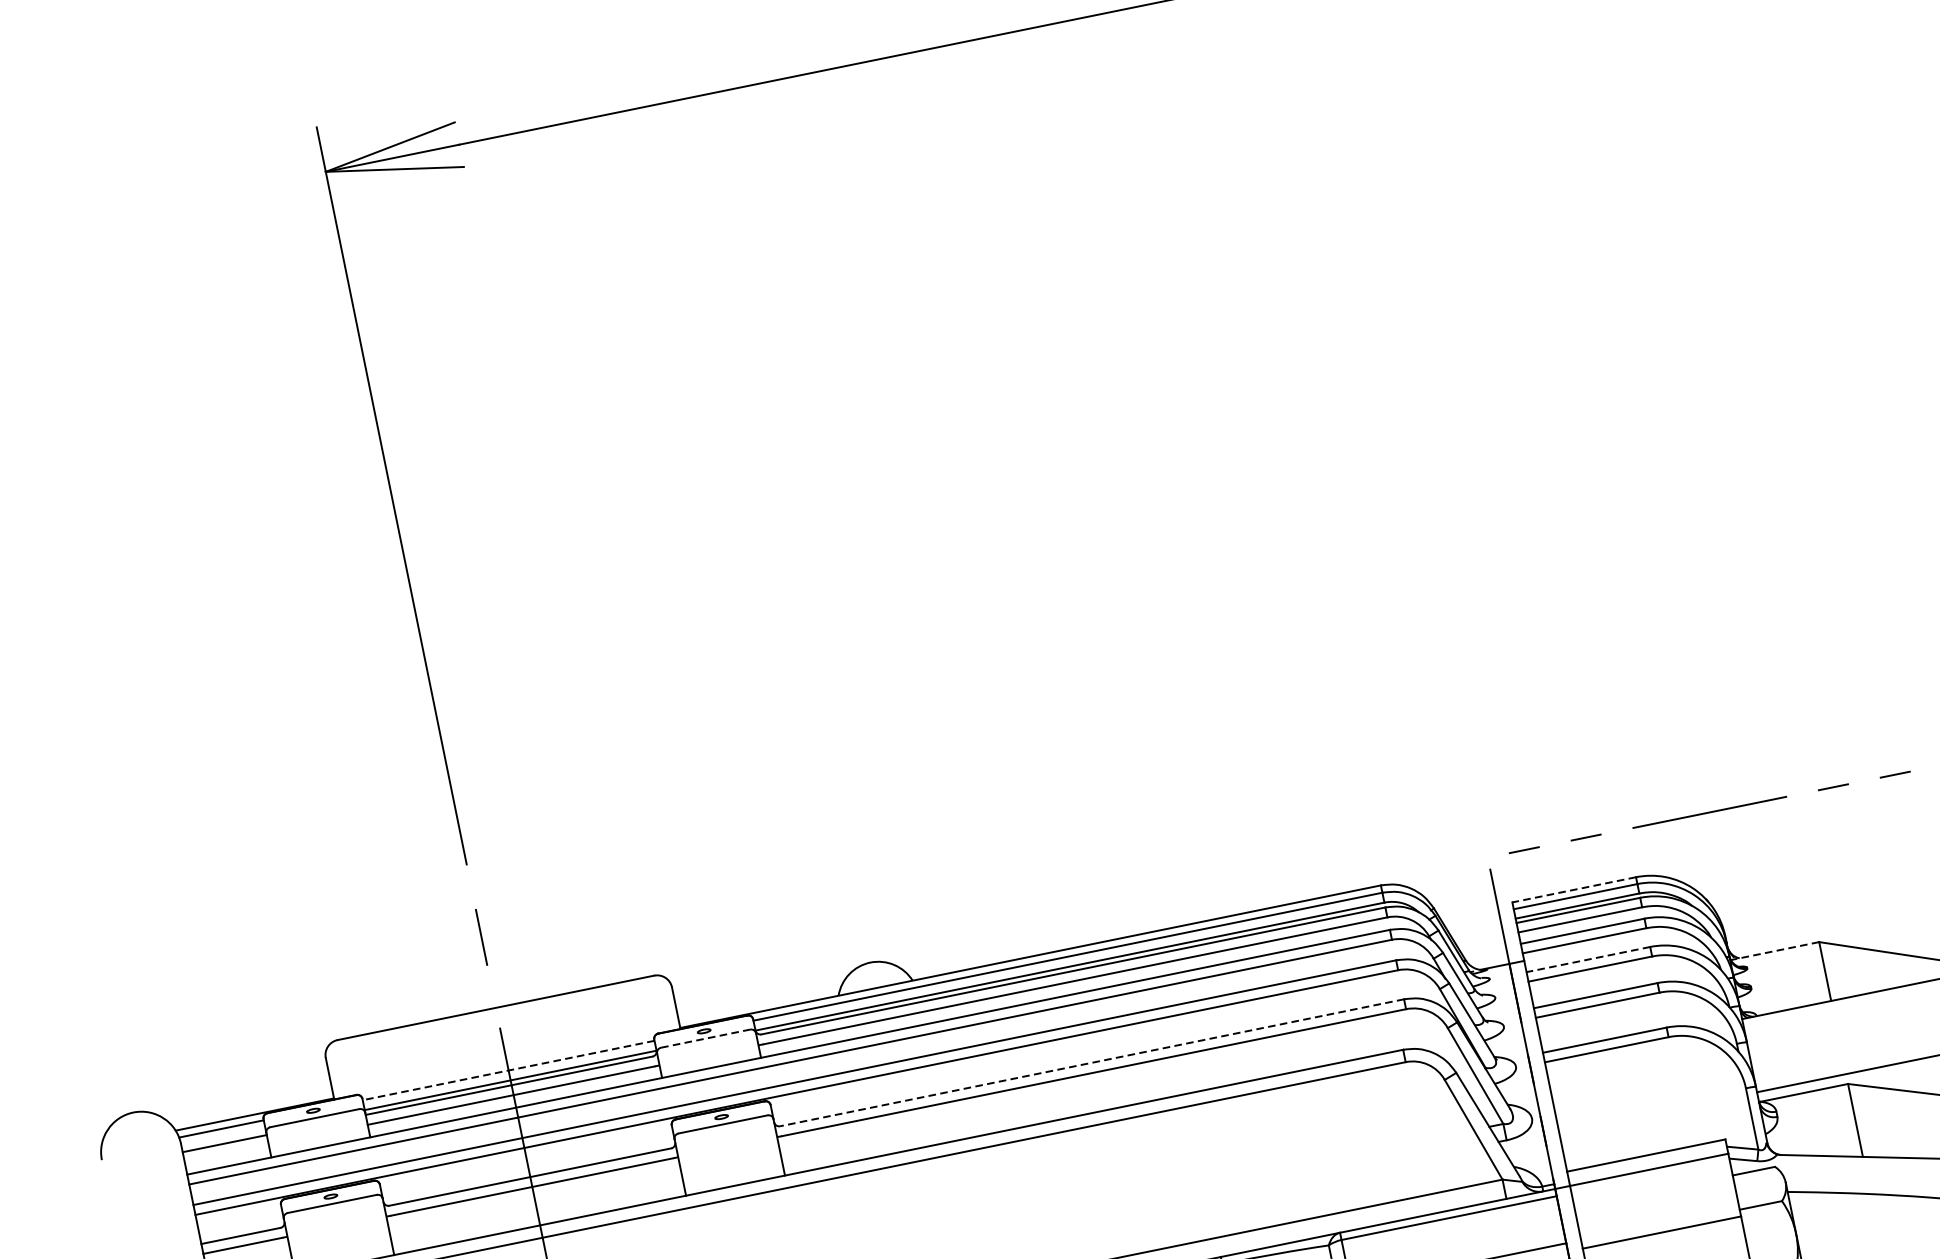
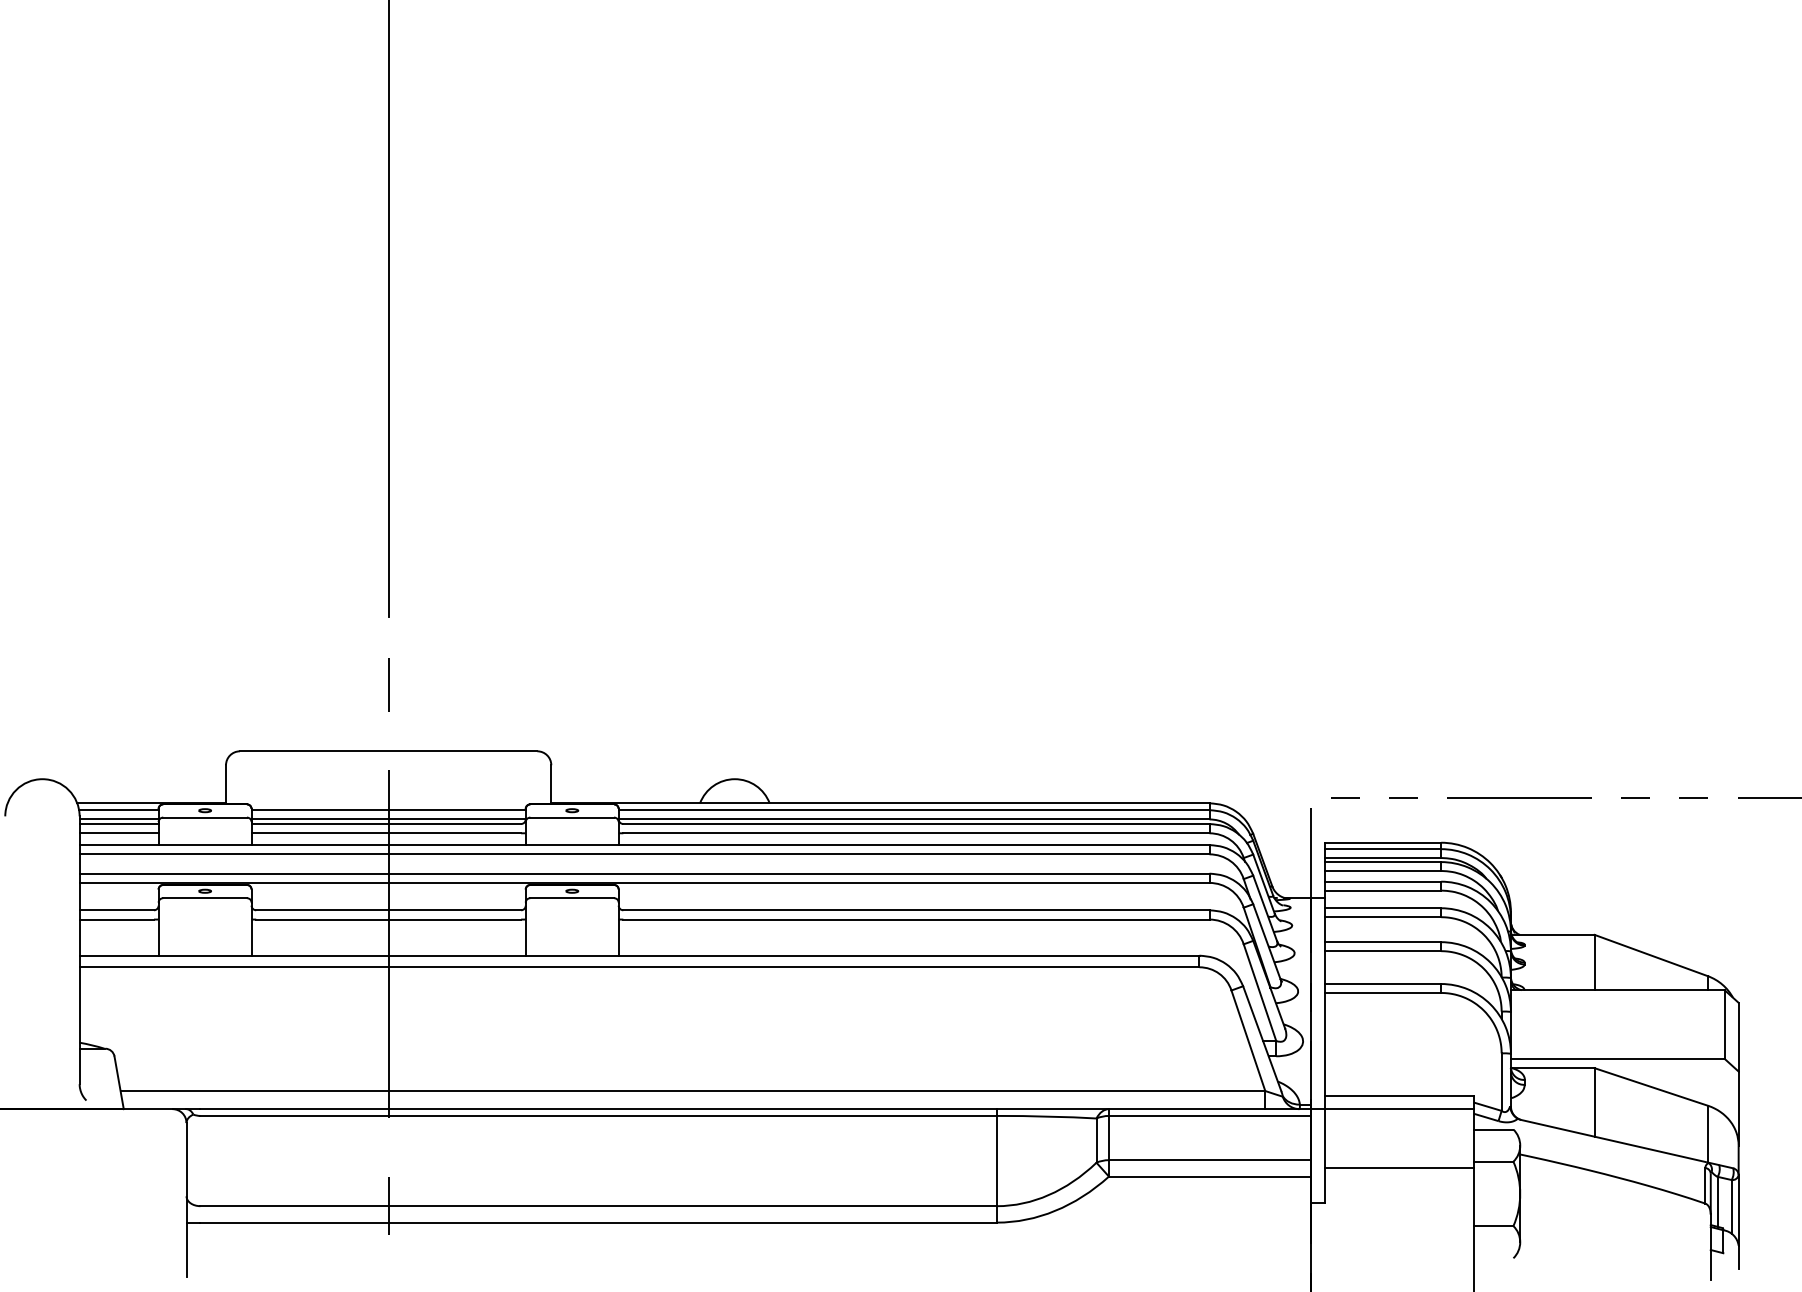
line: (1573, 889) -> (1382, 842), dashed -> solid
line: (1775, 950) -> (1553, 934), dashed -> solid
line: (1587, 959) -> (1382, 908), dashed -> solid
line: (705, 1038) -> (572, 817), dashed -> solid
line: (1092, 1063) -> (916, 910), dashed -> solid
line: (508, 1070) -> (388, 810), dashed -> solid
line: (223, 1138) -> (118, 819), added
line: (226, 1153) -> (118, 833), added

